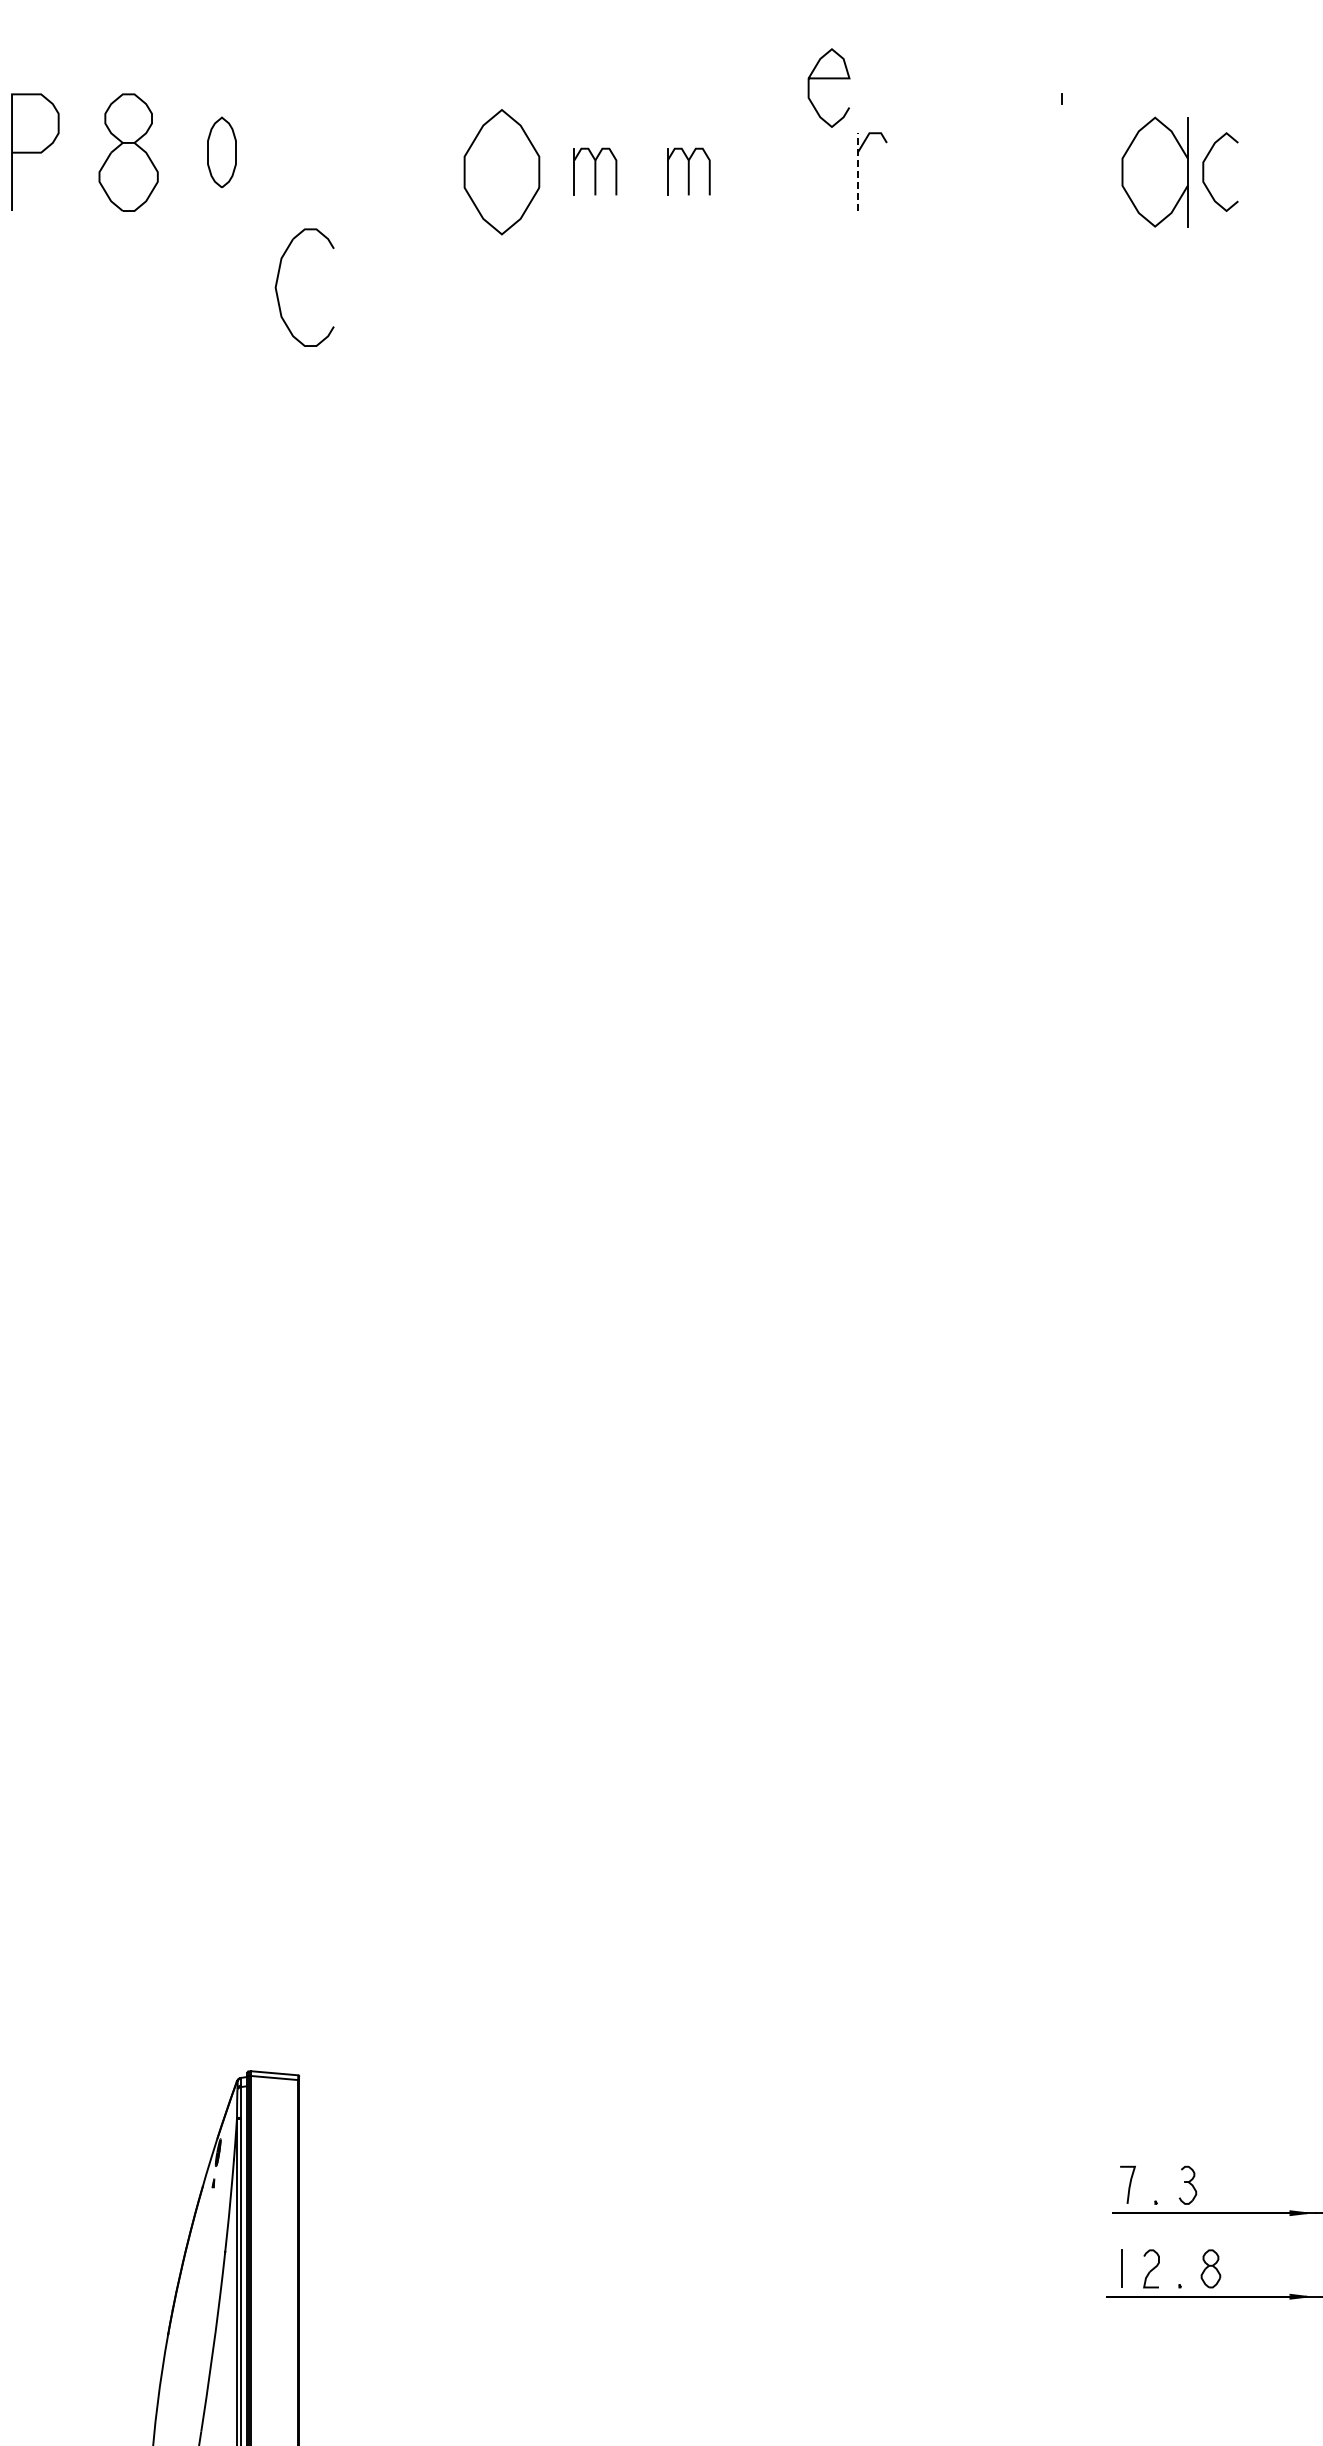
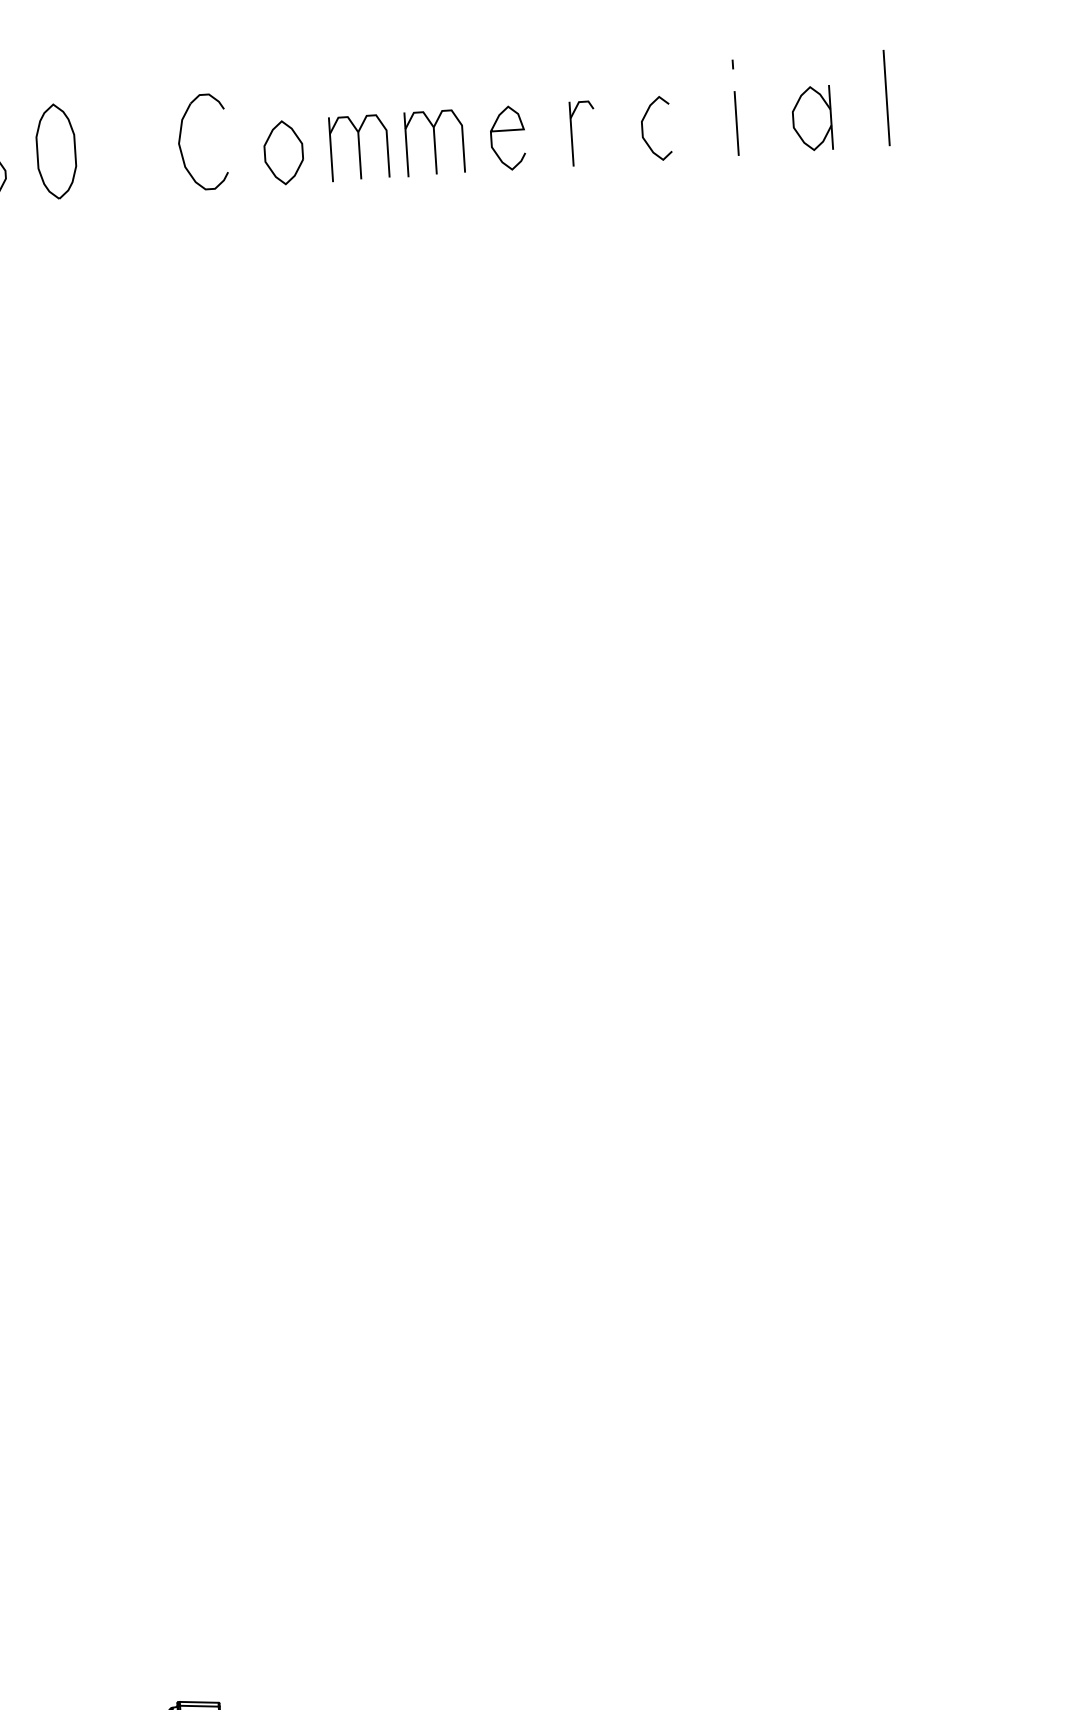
curve: (828, 79) -> (507, 131), moved
part: (221, 152) -> (55, 151), size x1.67
line: (1248, 152) -> (886, 97), added
part: (501, 171) -> (283, 152), size x0.62
part: (595, 171) -> (359, 147), size x1.67
part: (688, 171) -> (434, 142), size x1.67
part: (1155, 171) -> (812, 118), size x0.71
curve: (1204, 171) -> (643, 129), moved
line: (857, 172) -> (571, 134), dashed -> solid
line: (1061, 172) -> (736, 123), added
part: (277, 284) -> (180, 141), moved

